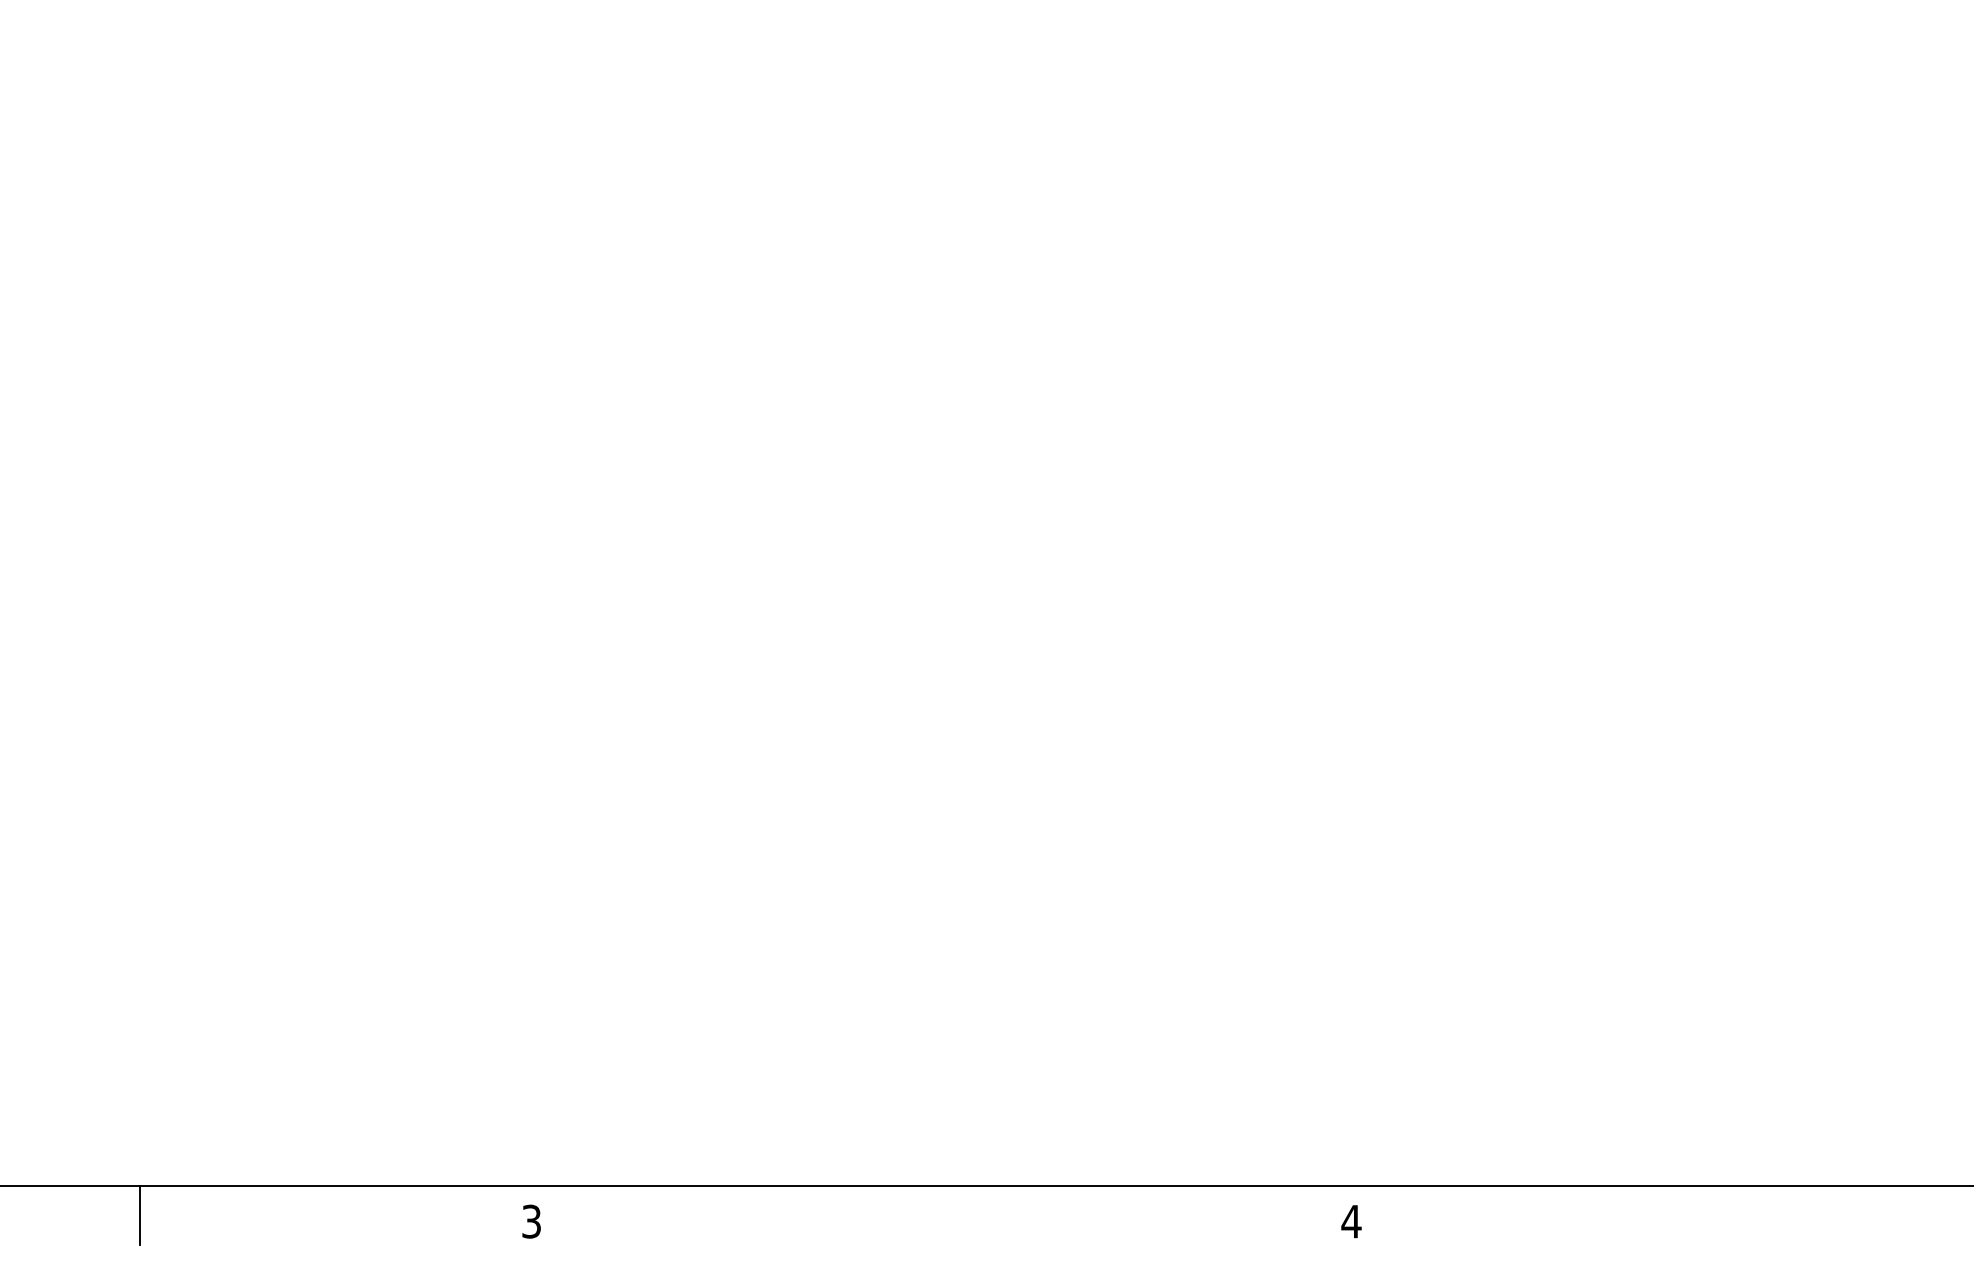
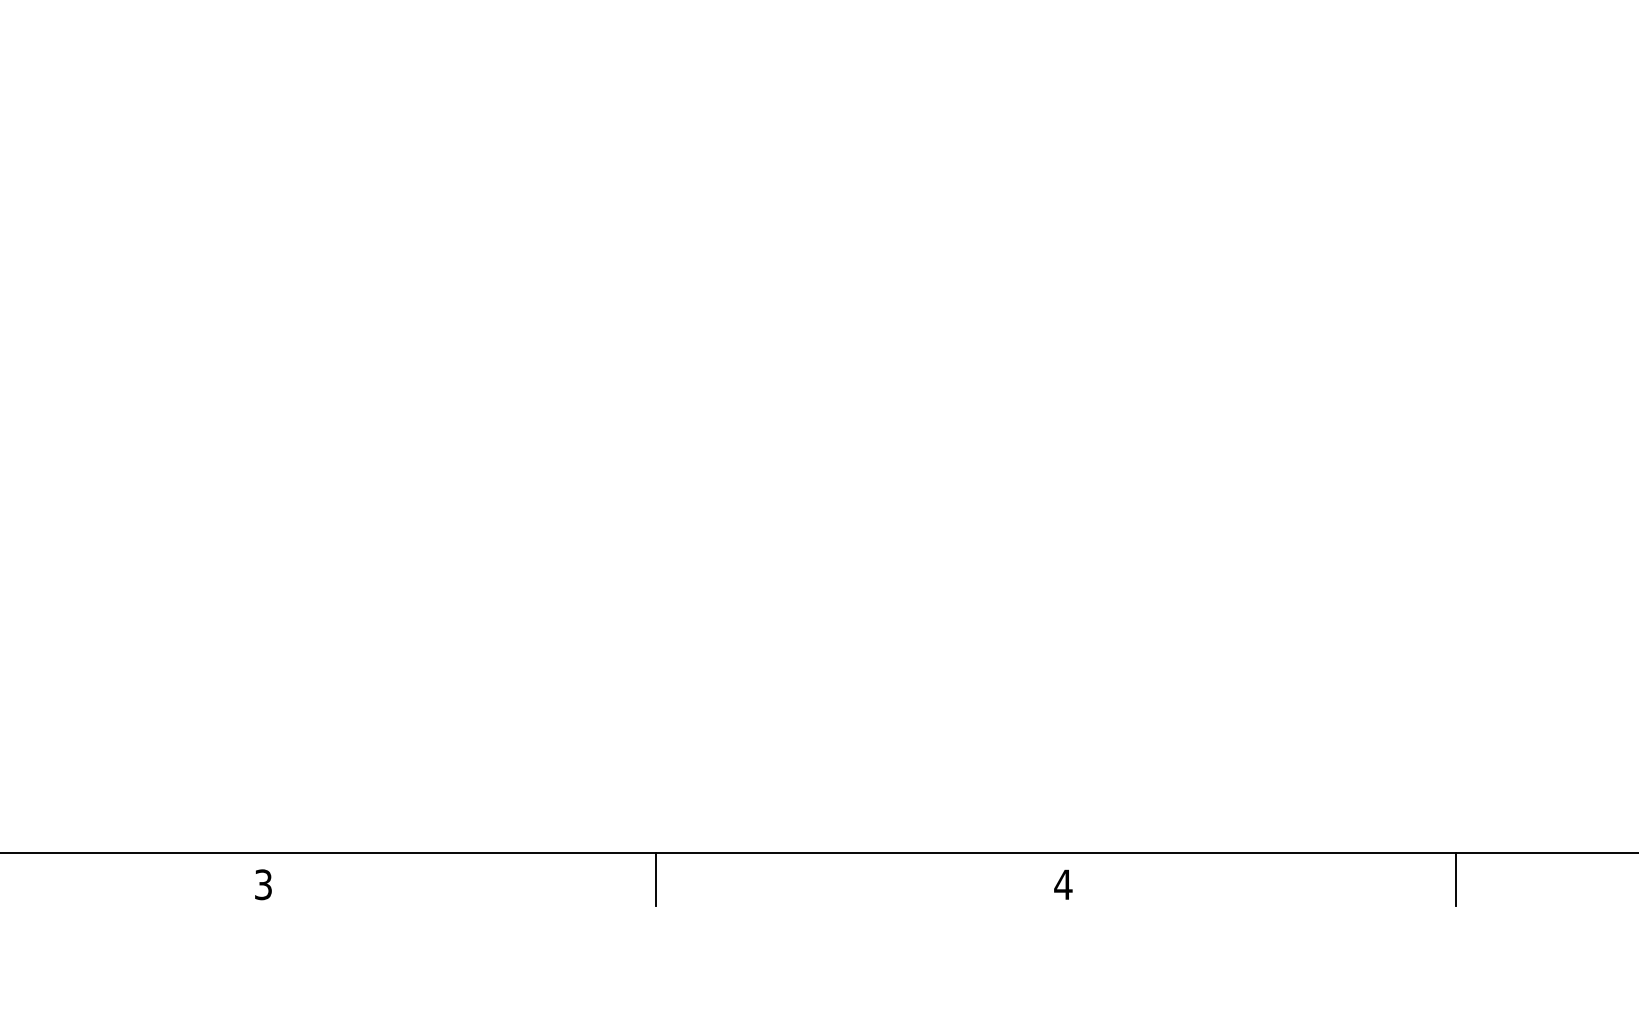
line: (1020, 1215) -> (655, 879), added
line: (1901, 1215) -> (1455, 879), added
text: (531, 1221) -> (263, 884), moved
text: (1351, 1221) -> (1063, 884), moved

